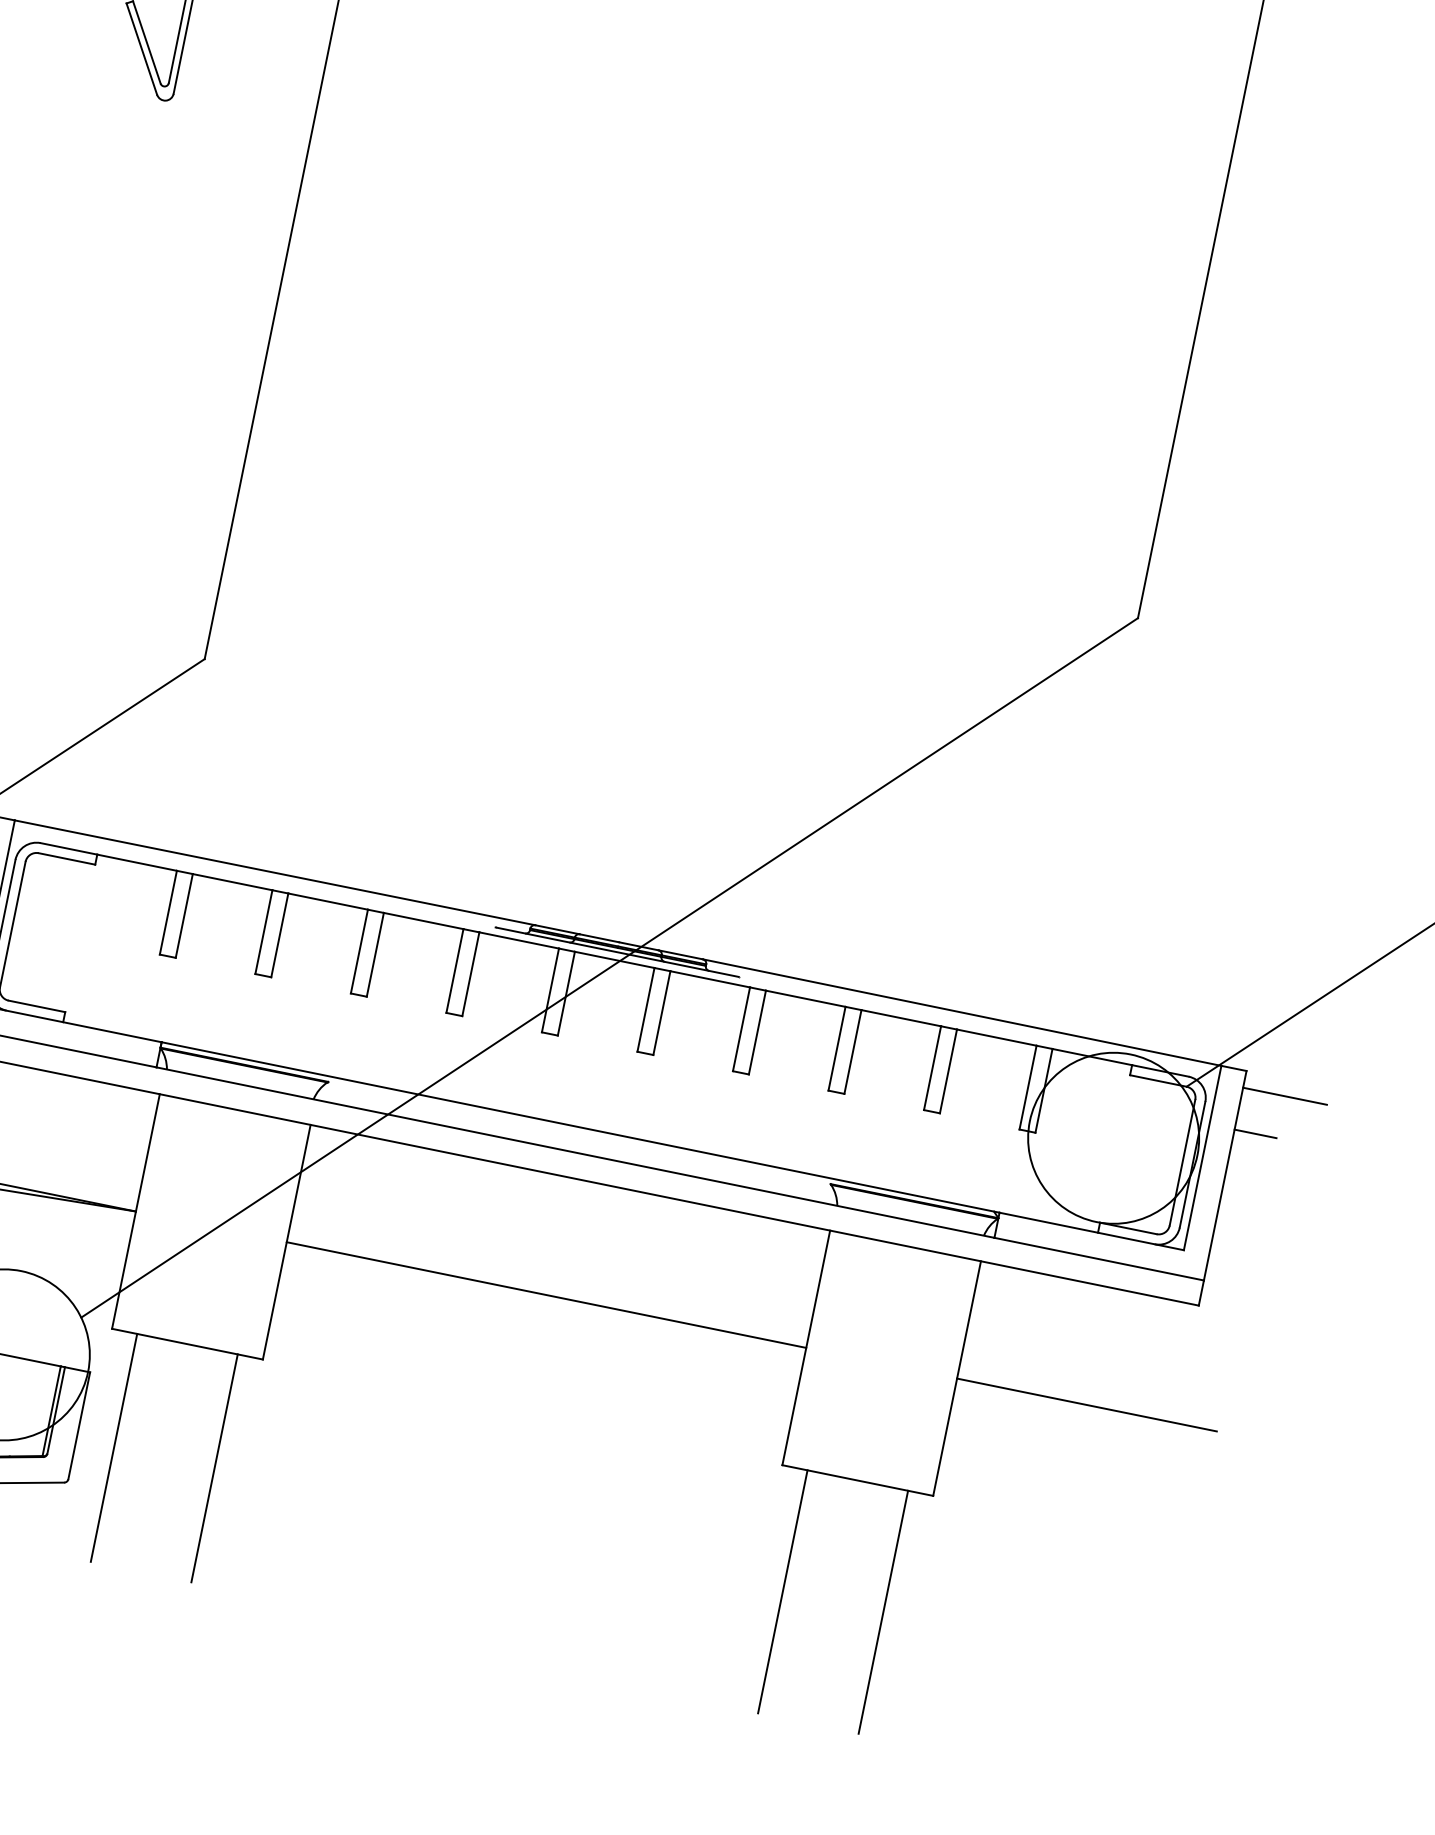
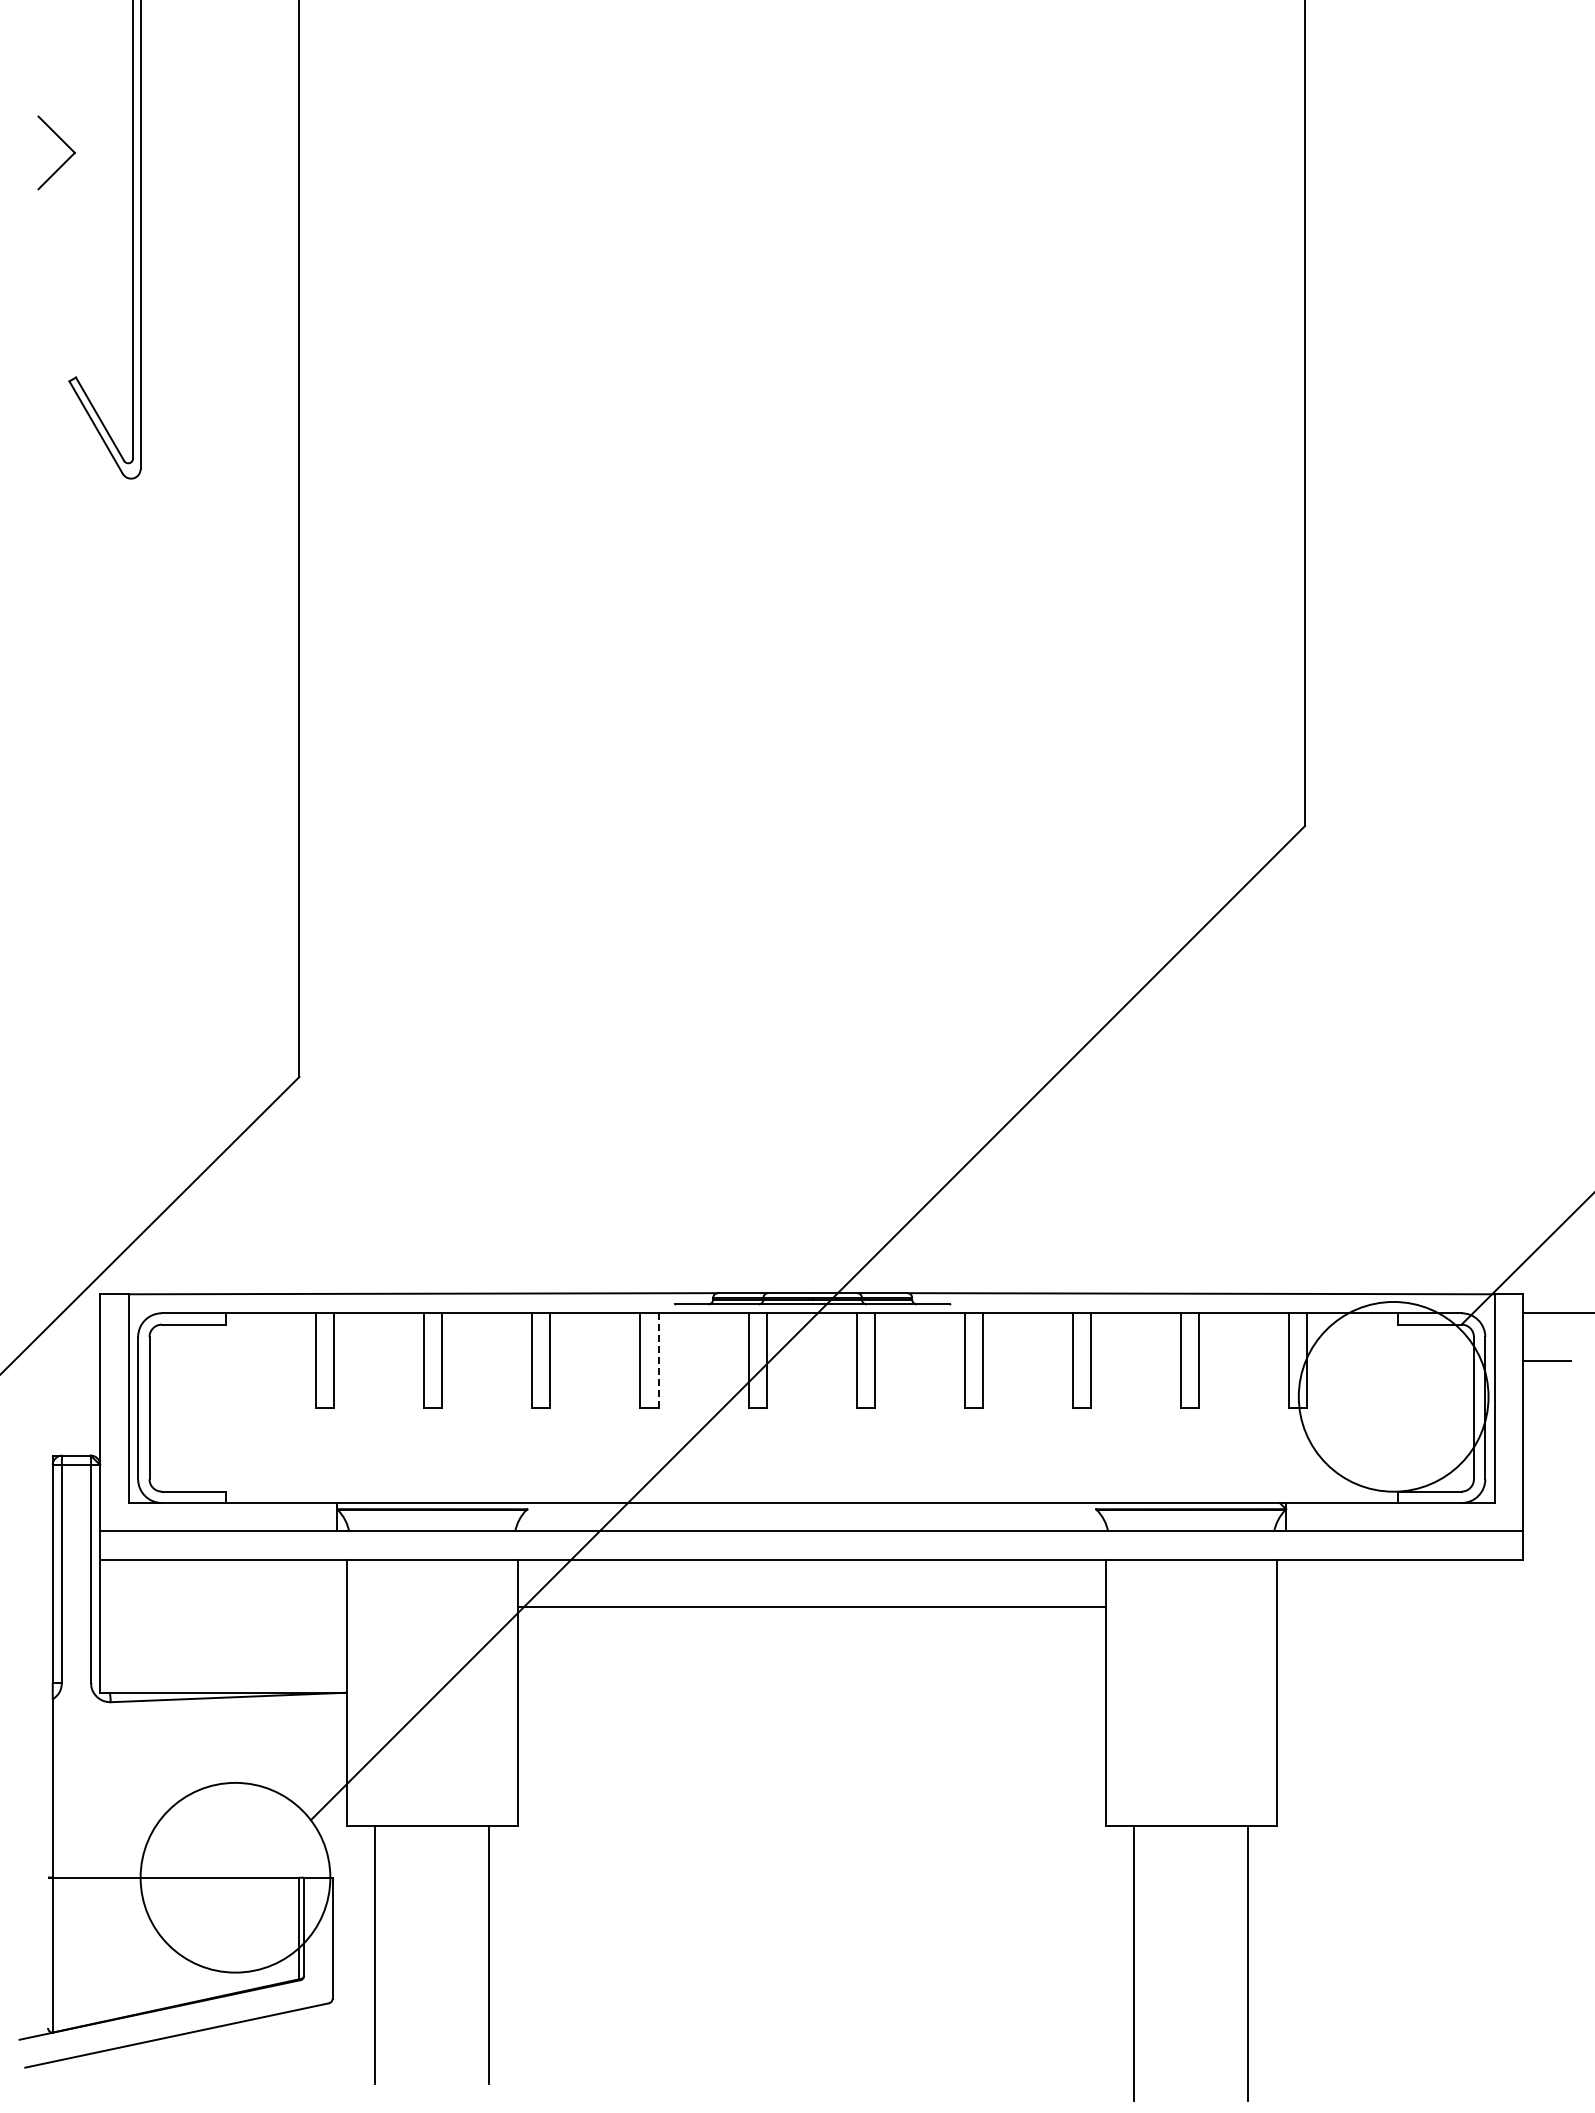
line: (470, 974) -> (658, 1360), solid -> dashed
line: (546, 1294) -> (811, 1606), moved
line: (1086, 1404) -> (1423, 1692), removed

